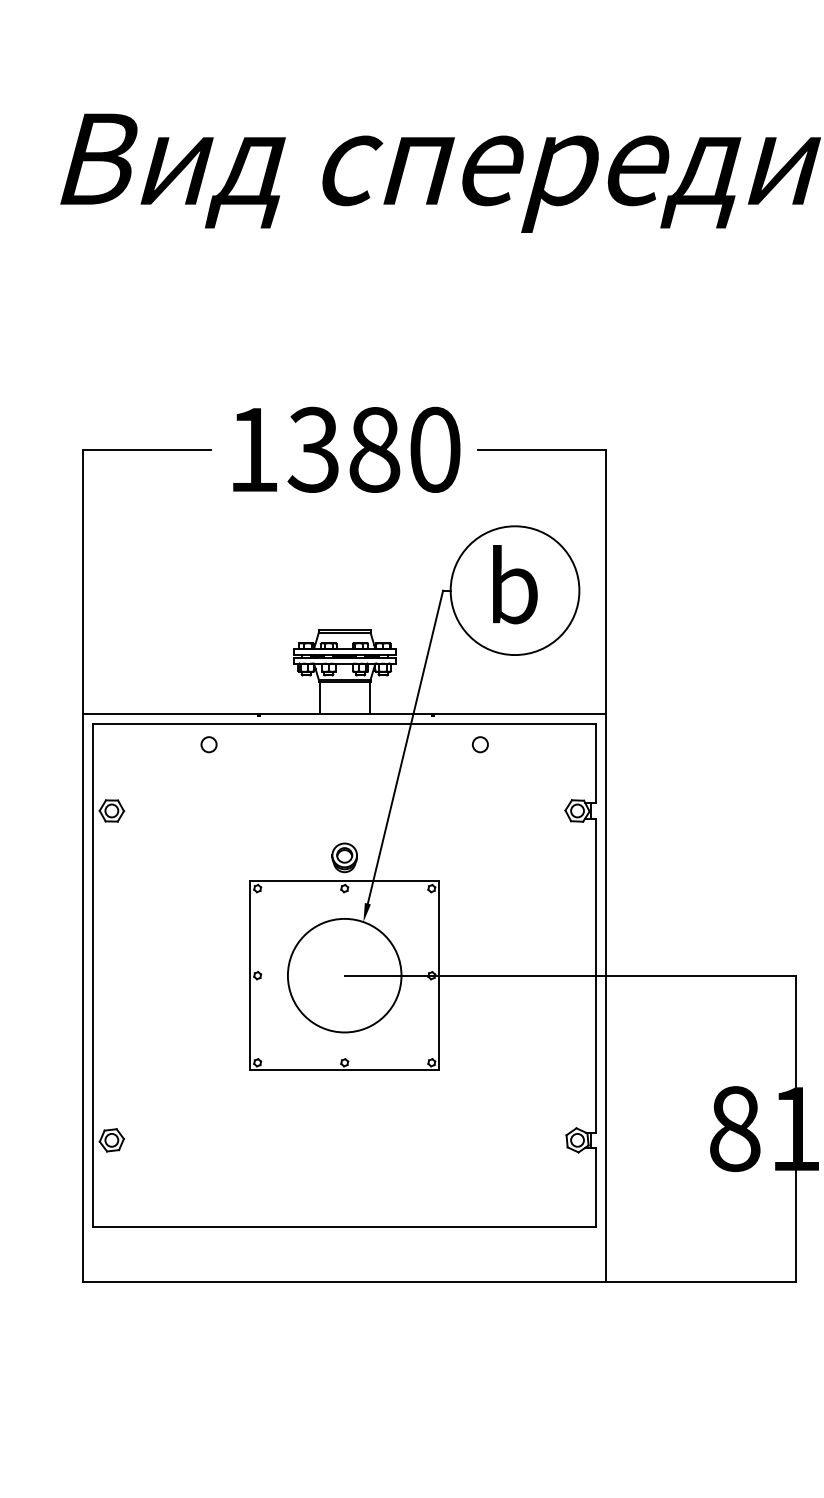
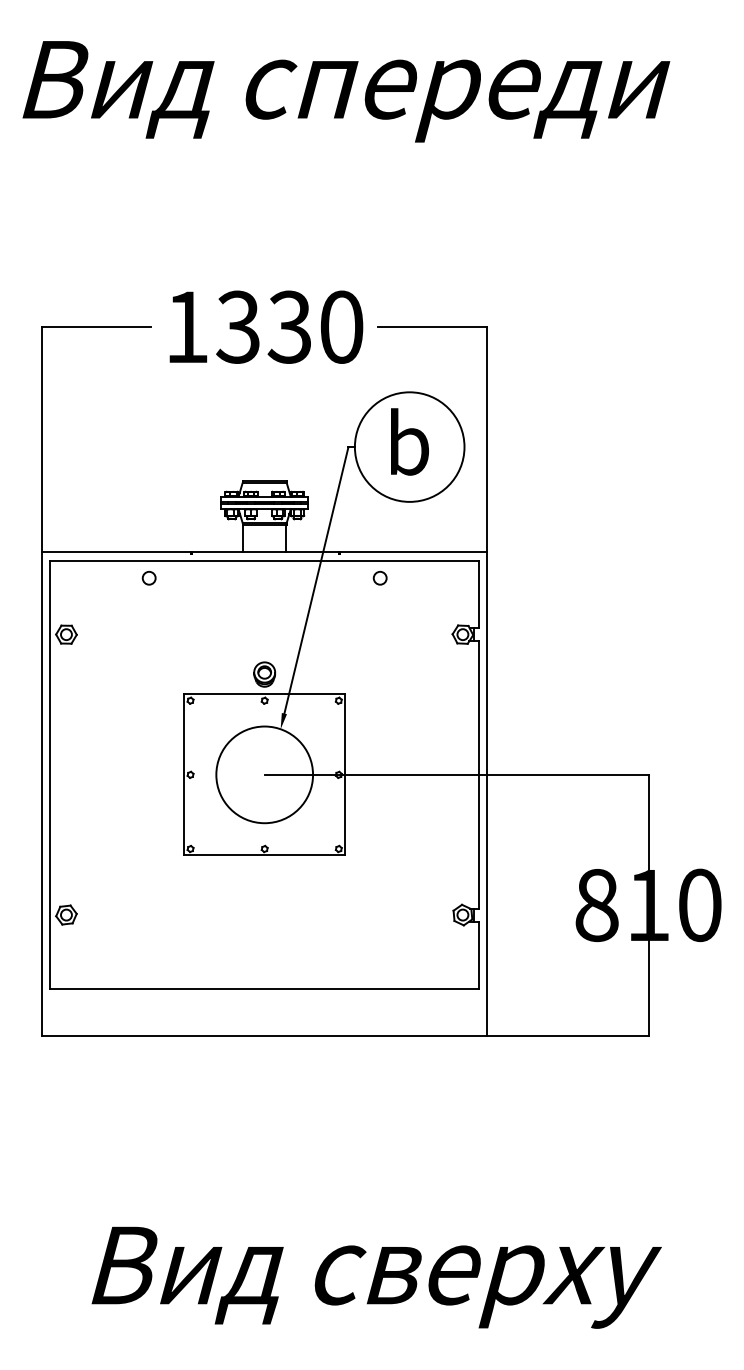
text: (373, 449) -> (289, 326), 1380 -> 1330

